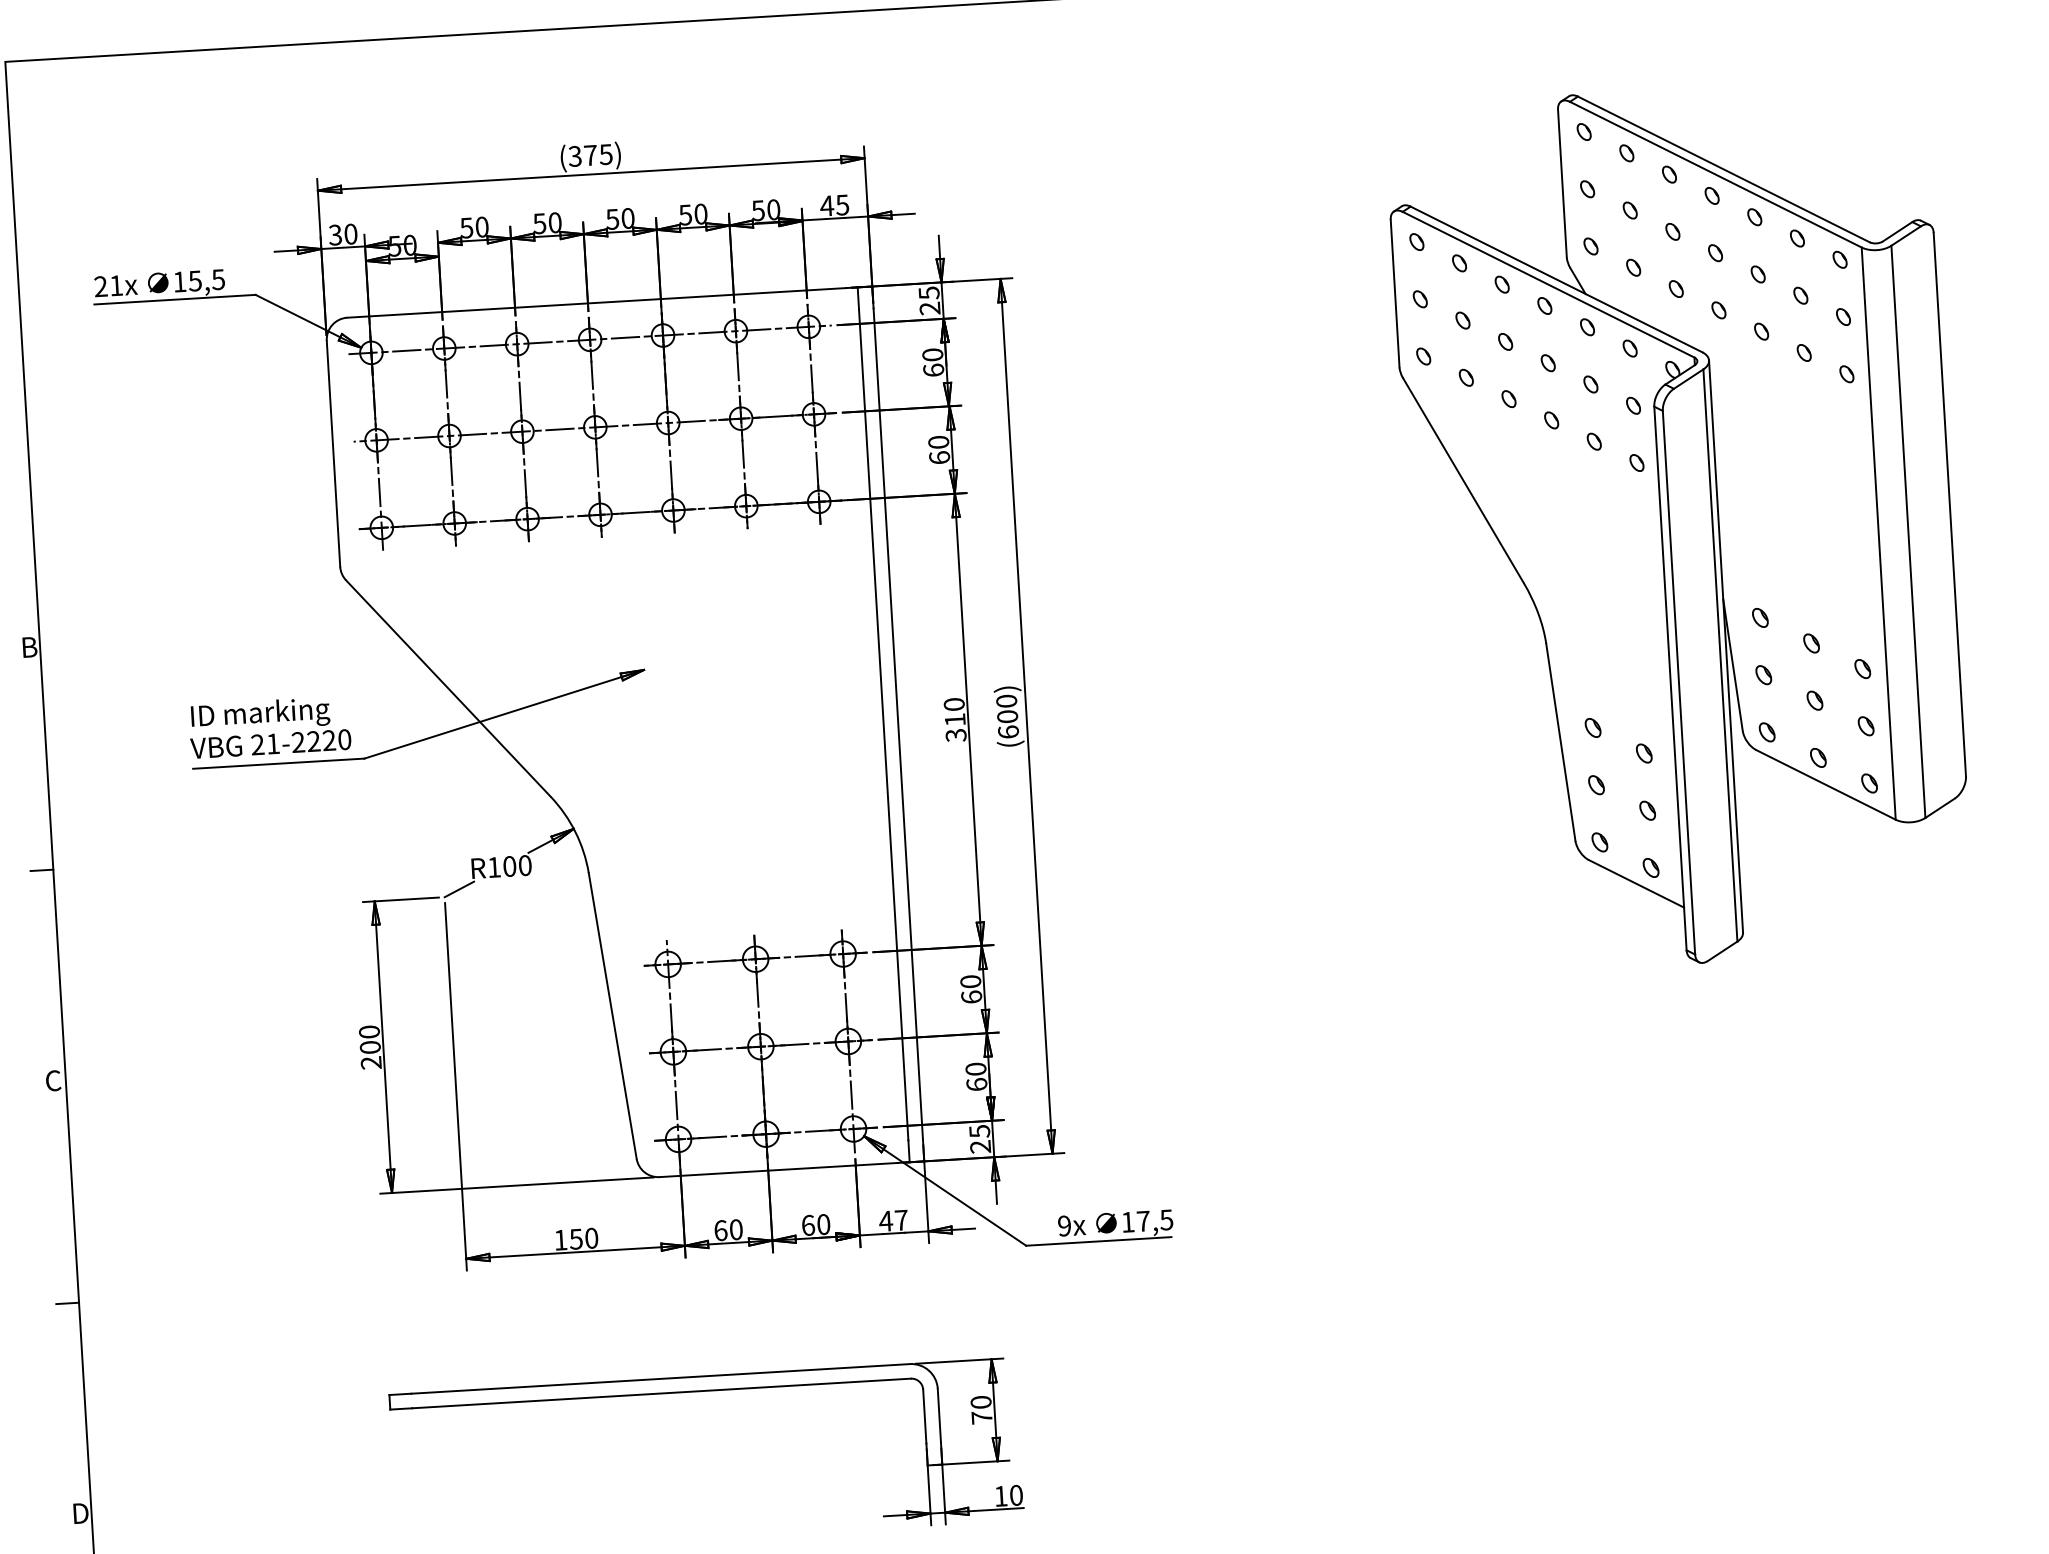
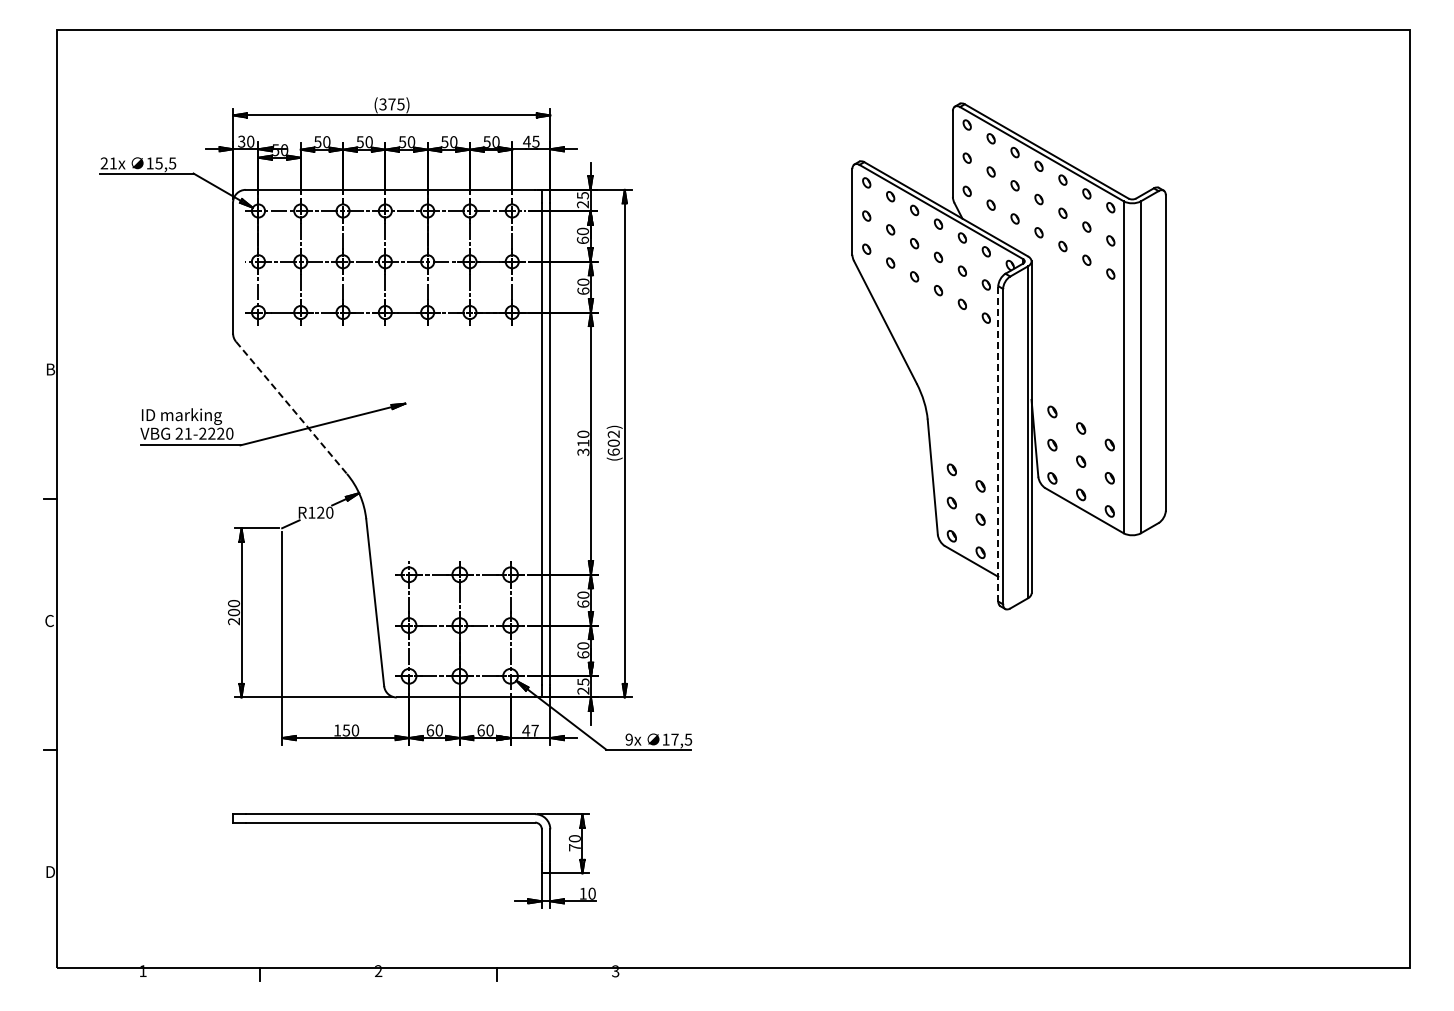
line: (1670, 677) -> (998, 443), solid -> dashed
line: (448, 689) -> (291, 408), solid -> dashed
text: (1006, 699) -> (613, 433), (600) -> (602)
text: (509, 866) -> (320, 512), R100 -> R120

